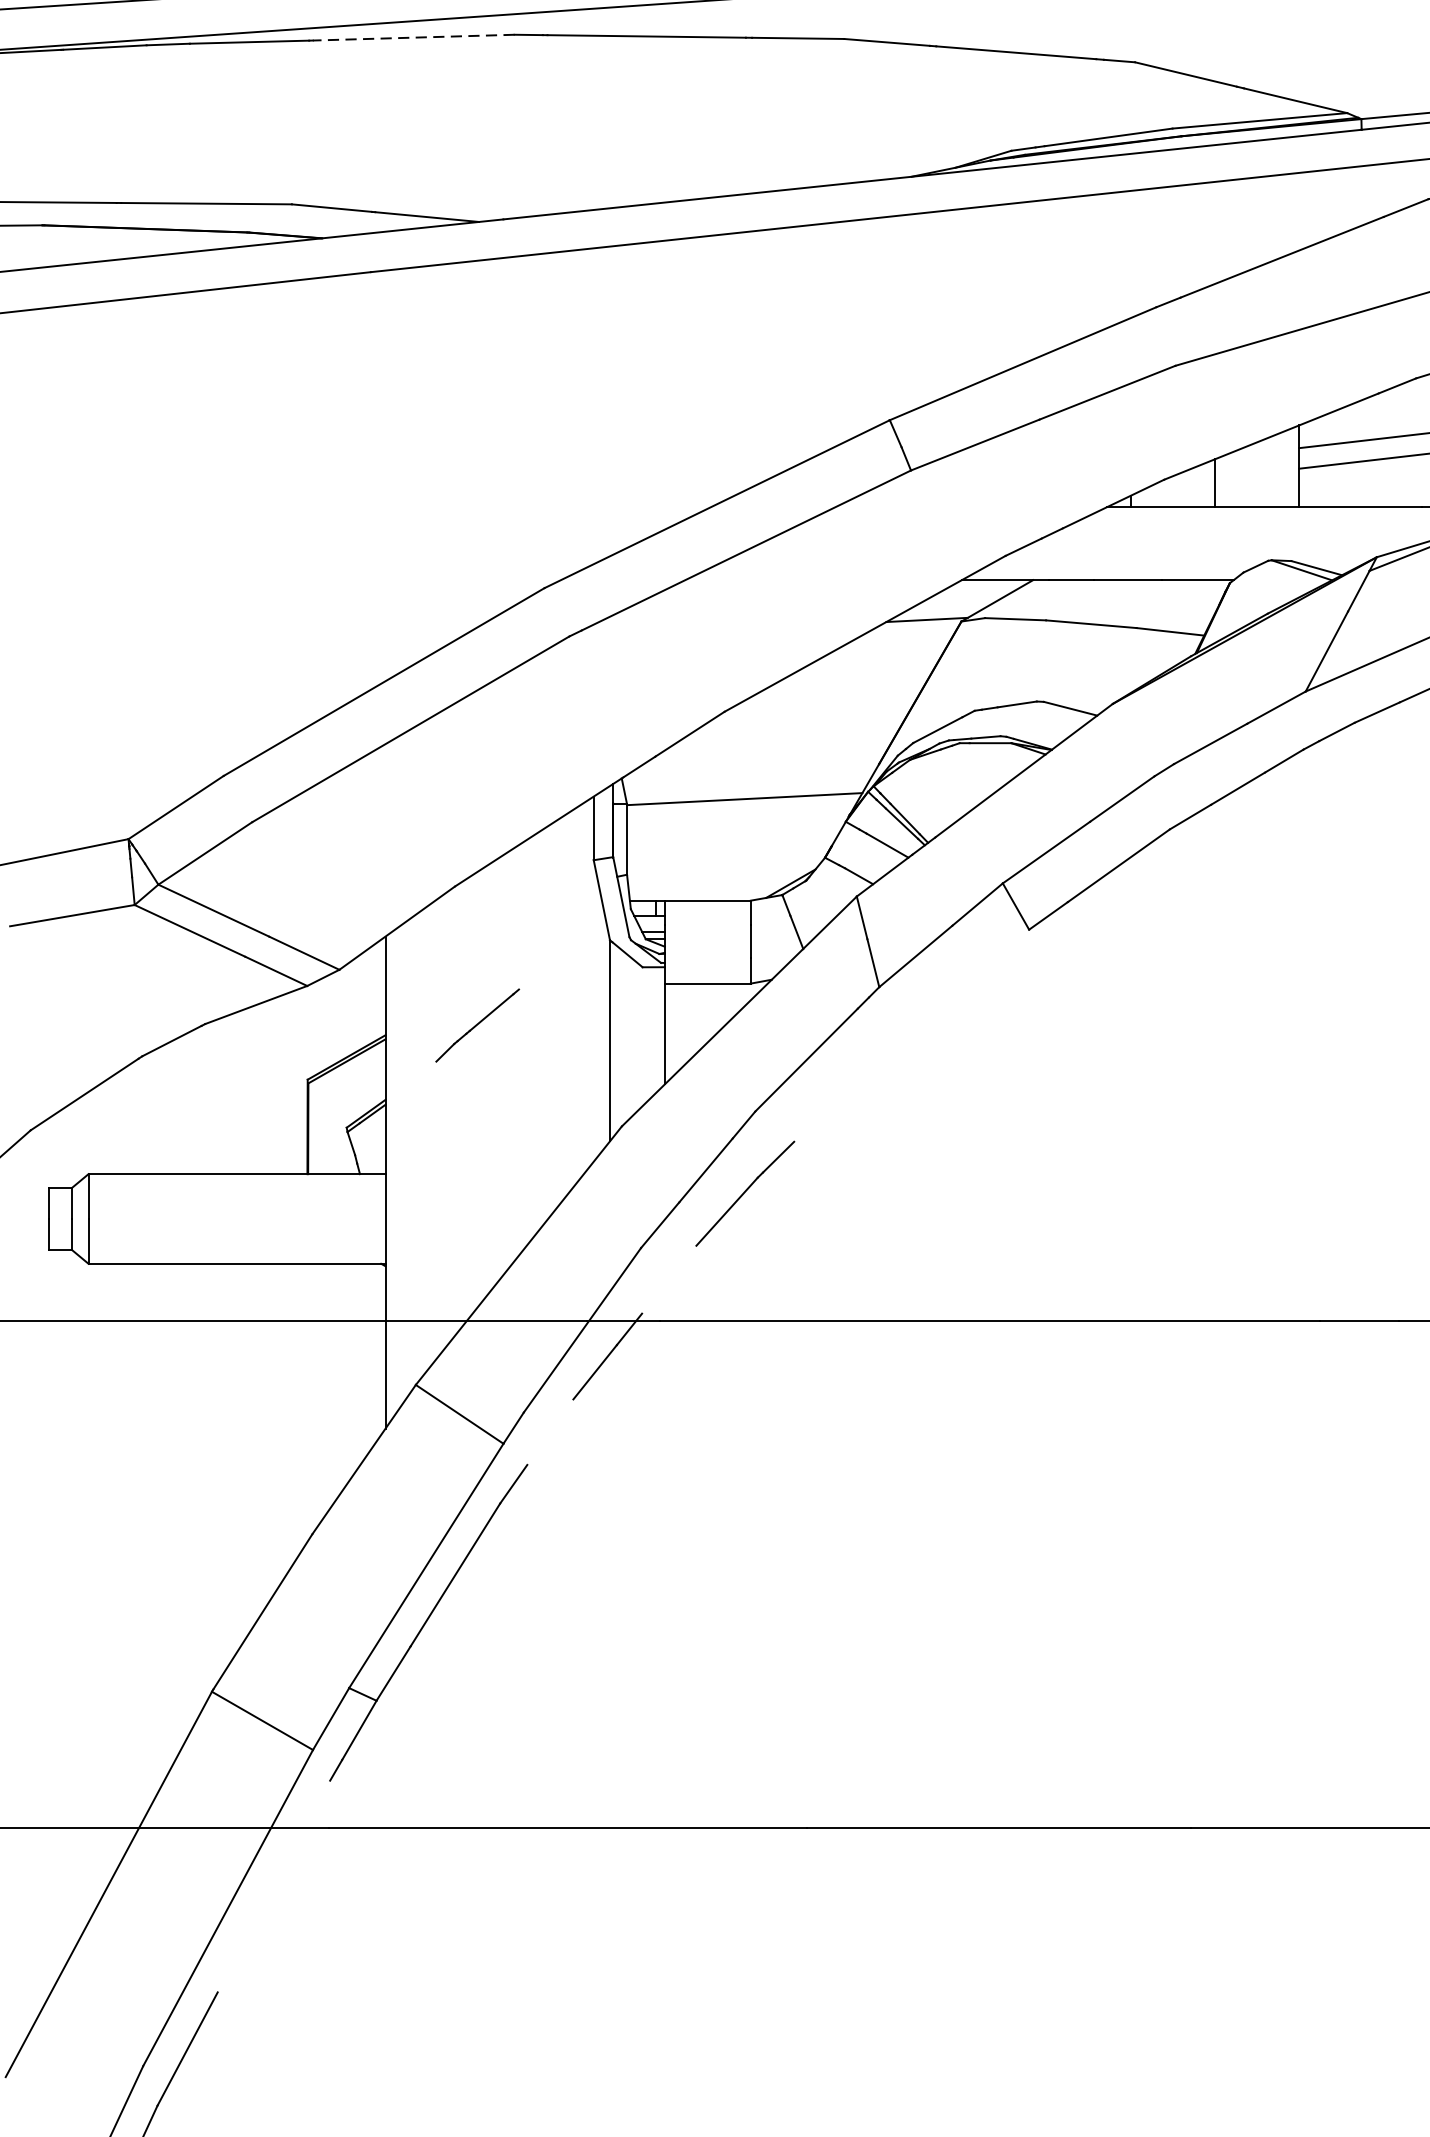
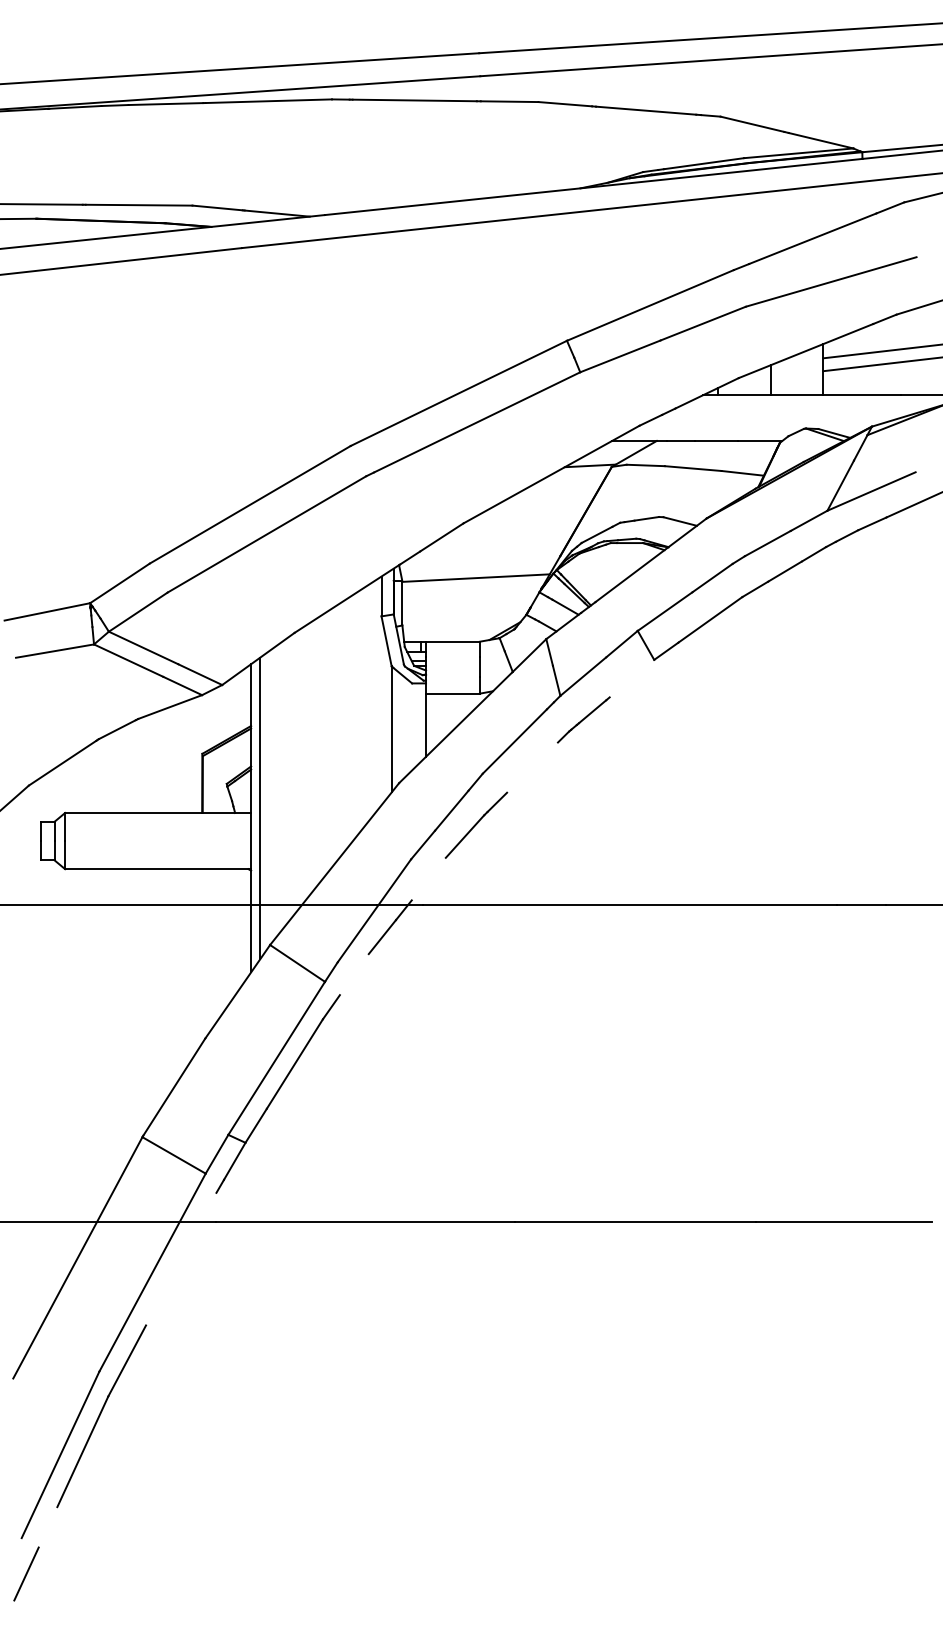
line: (413, 38) -> (268, 101), dashed -> solid
line: (477, 1024) -> (583, 719), moved
line: (400, 1166) -> (260, 808), added

